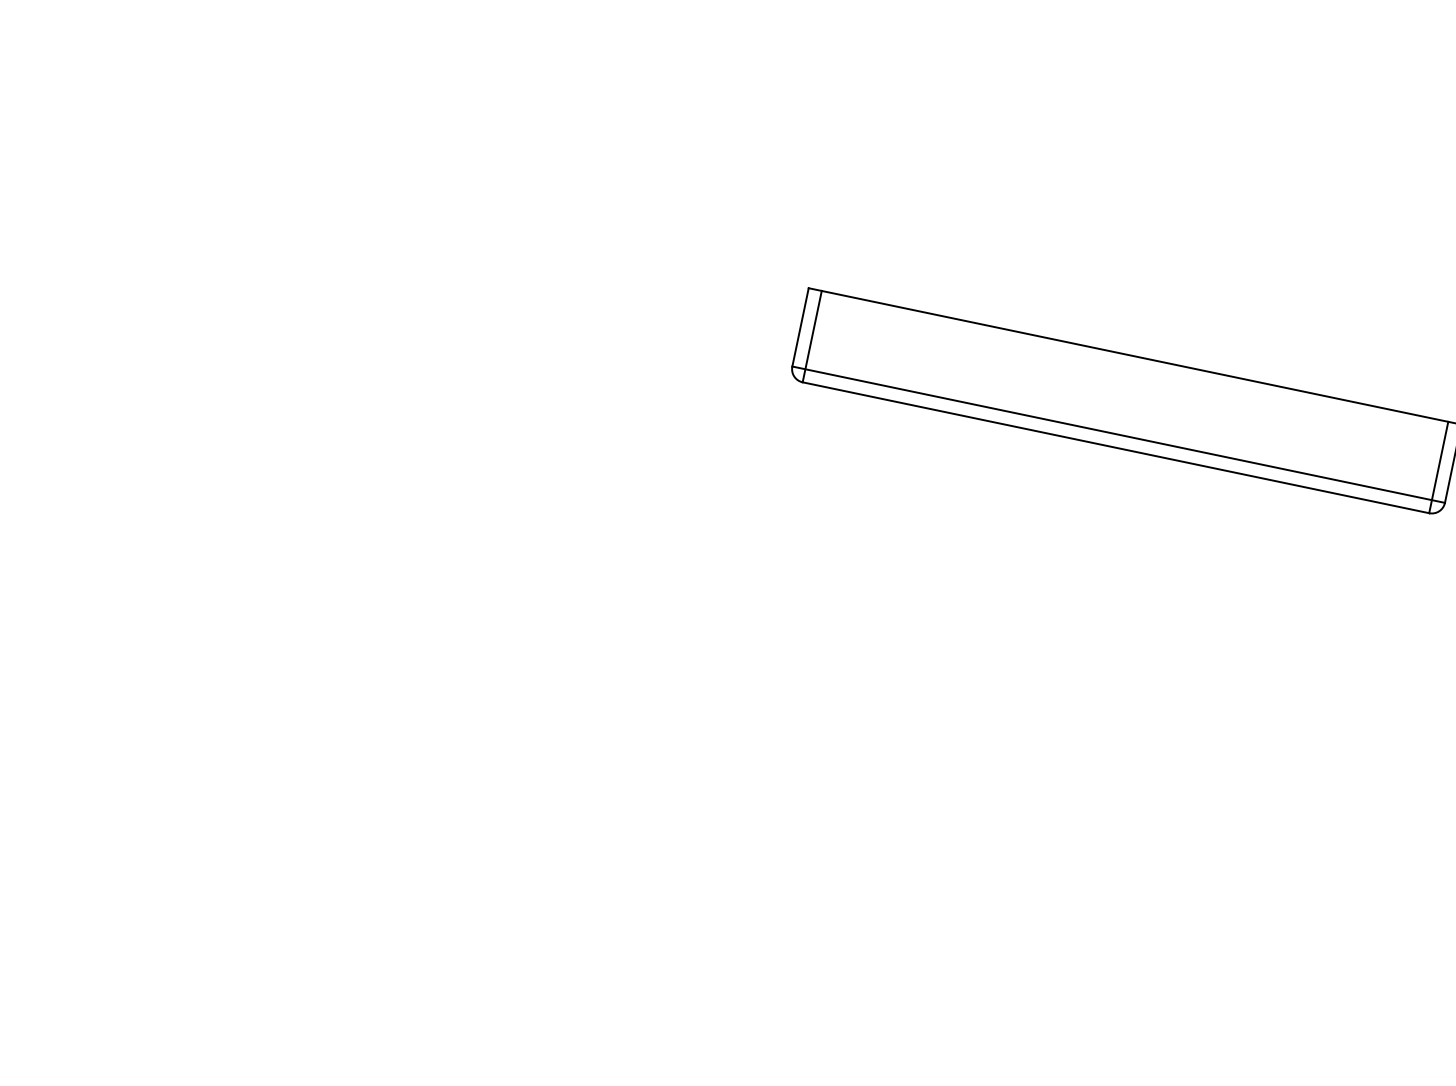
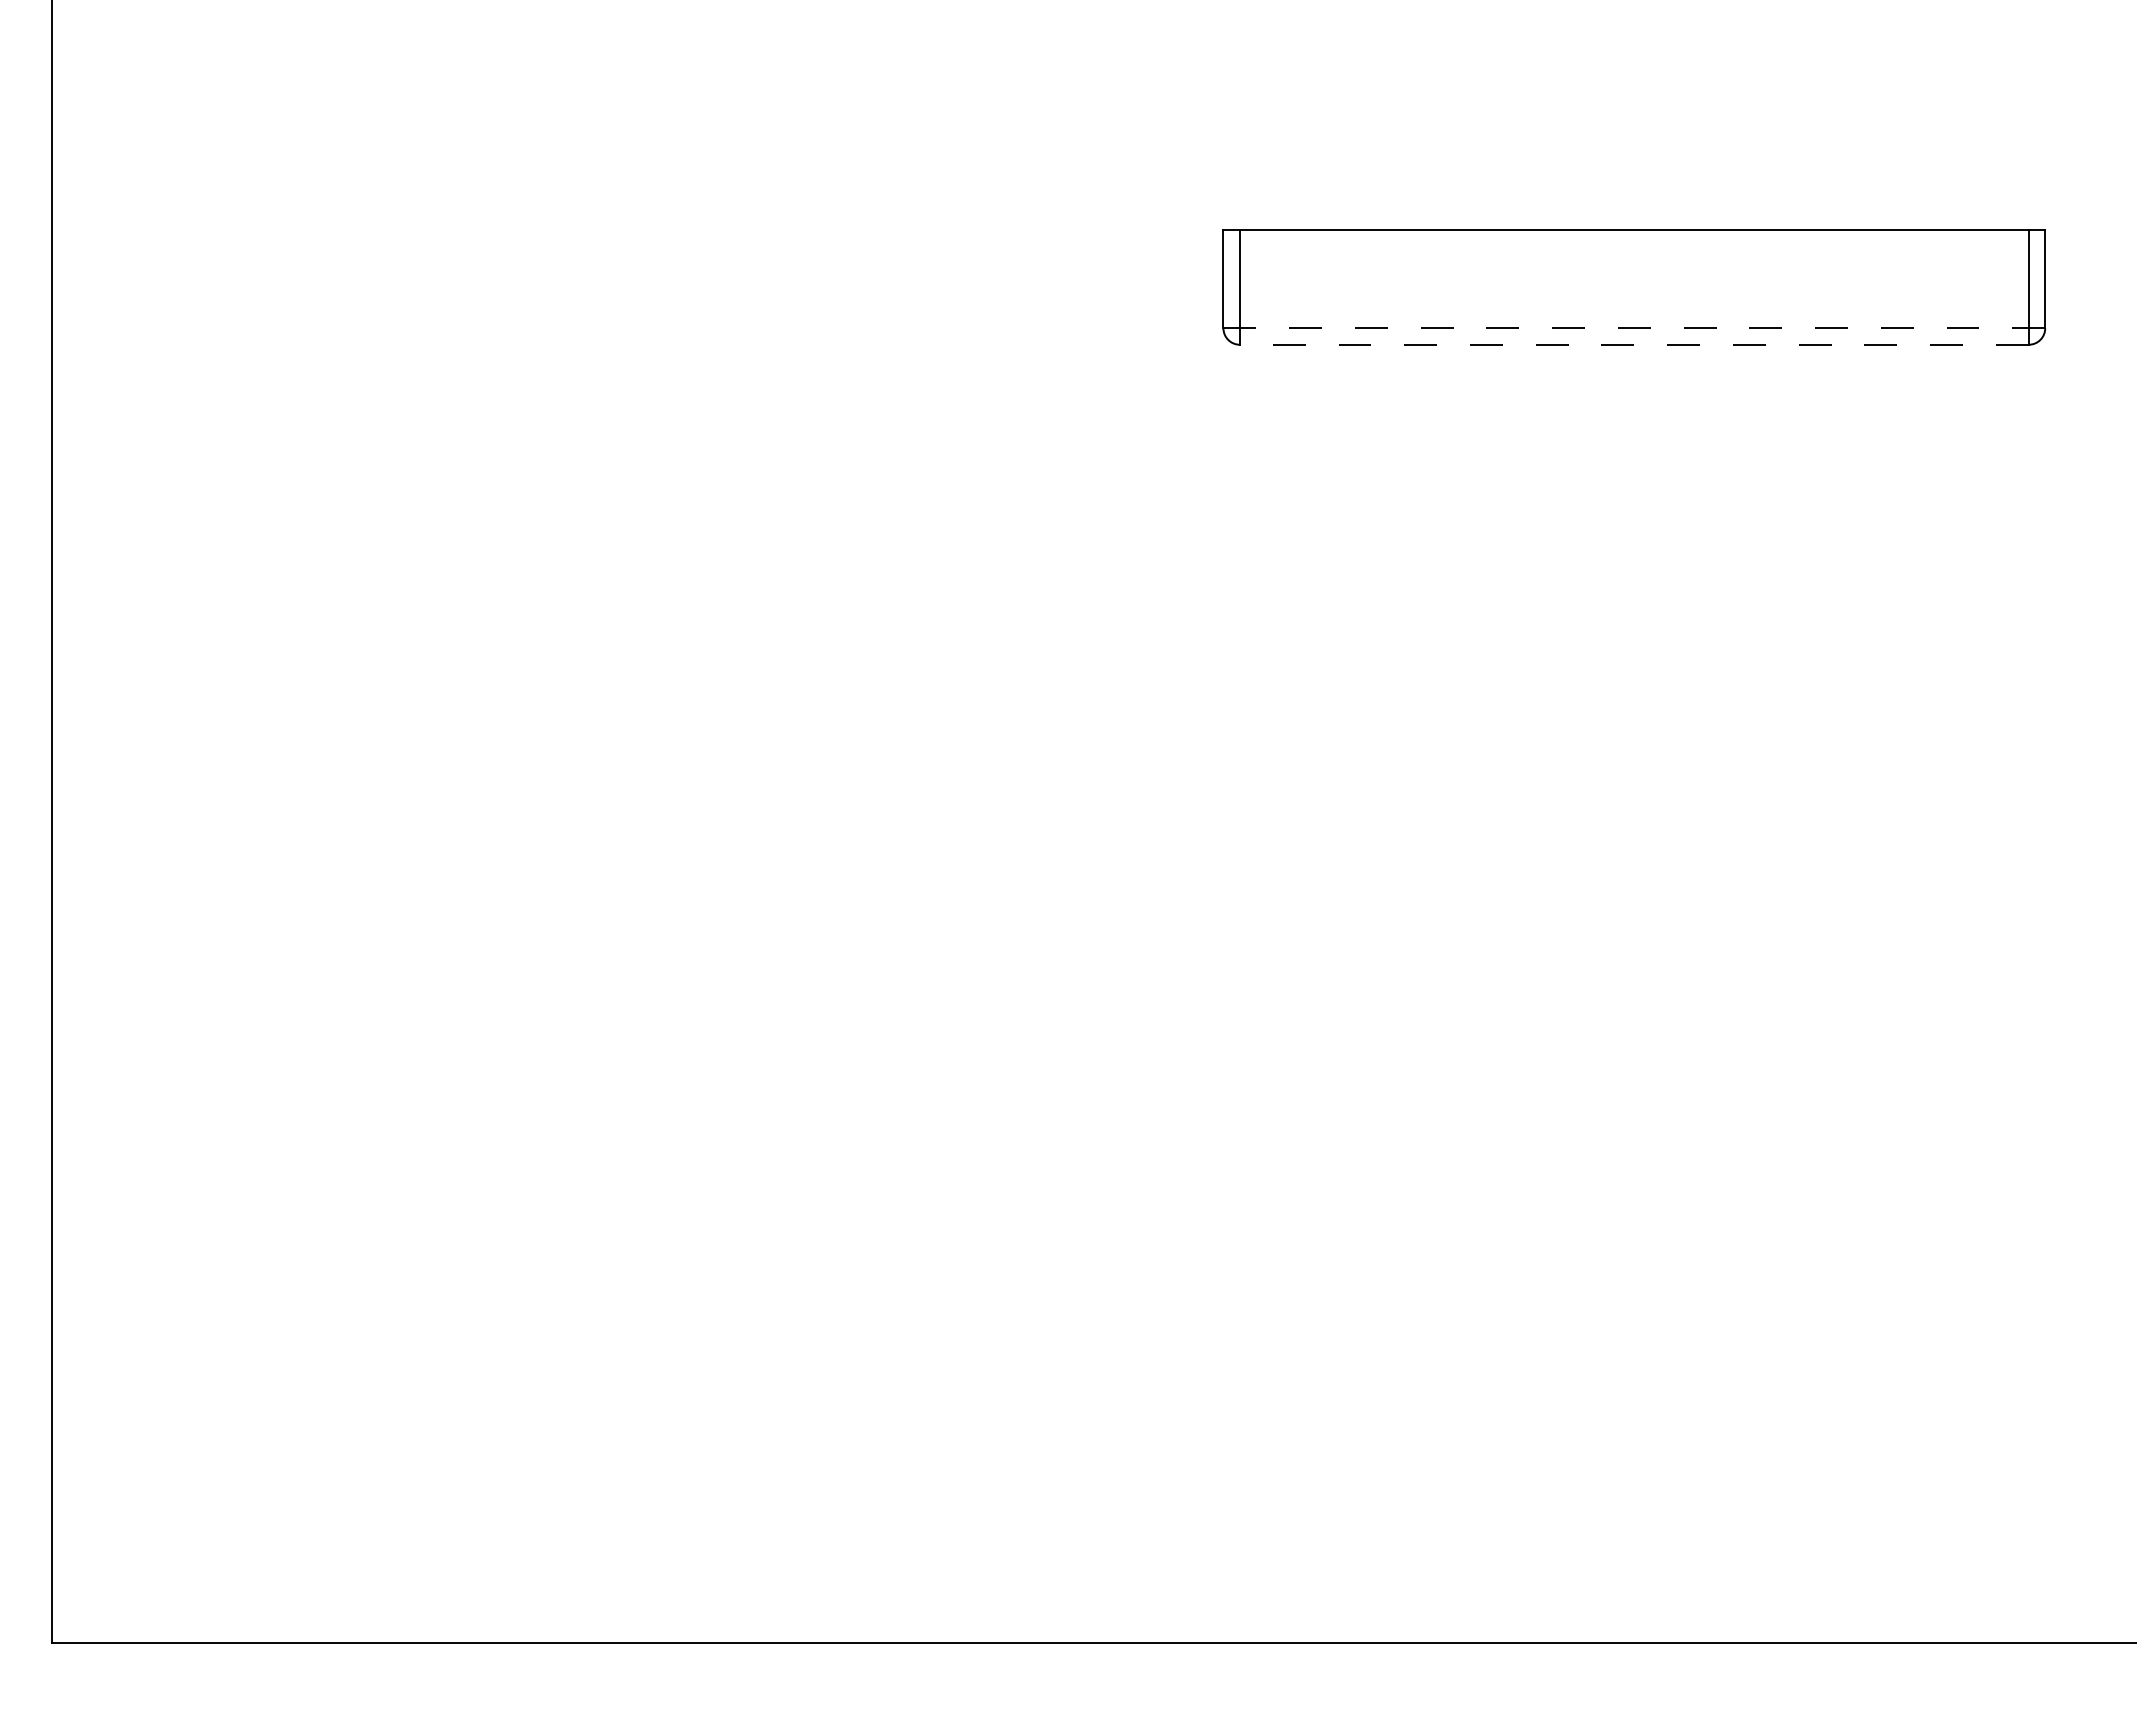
line: (1118, 434) -> (1634, 328), solid -> dashed
line: (1115, 447) -> (1633, 344), solid -> dashed

